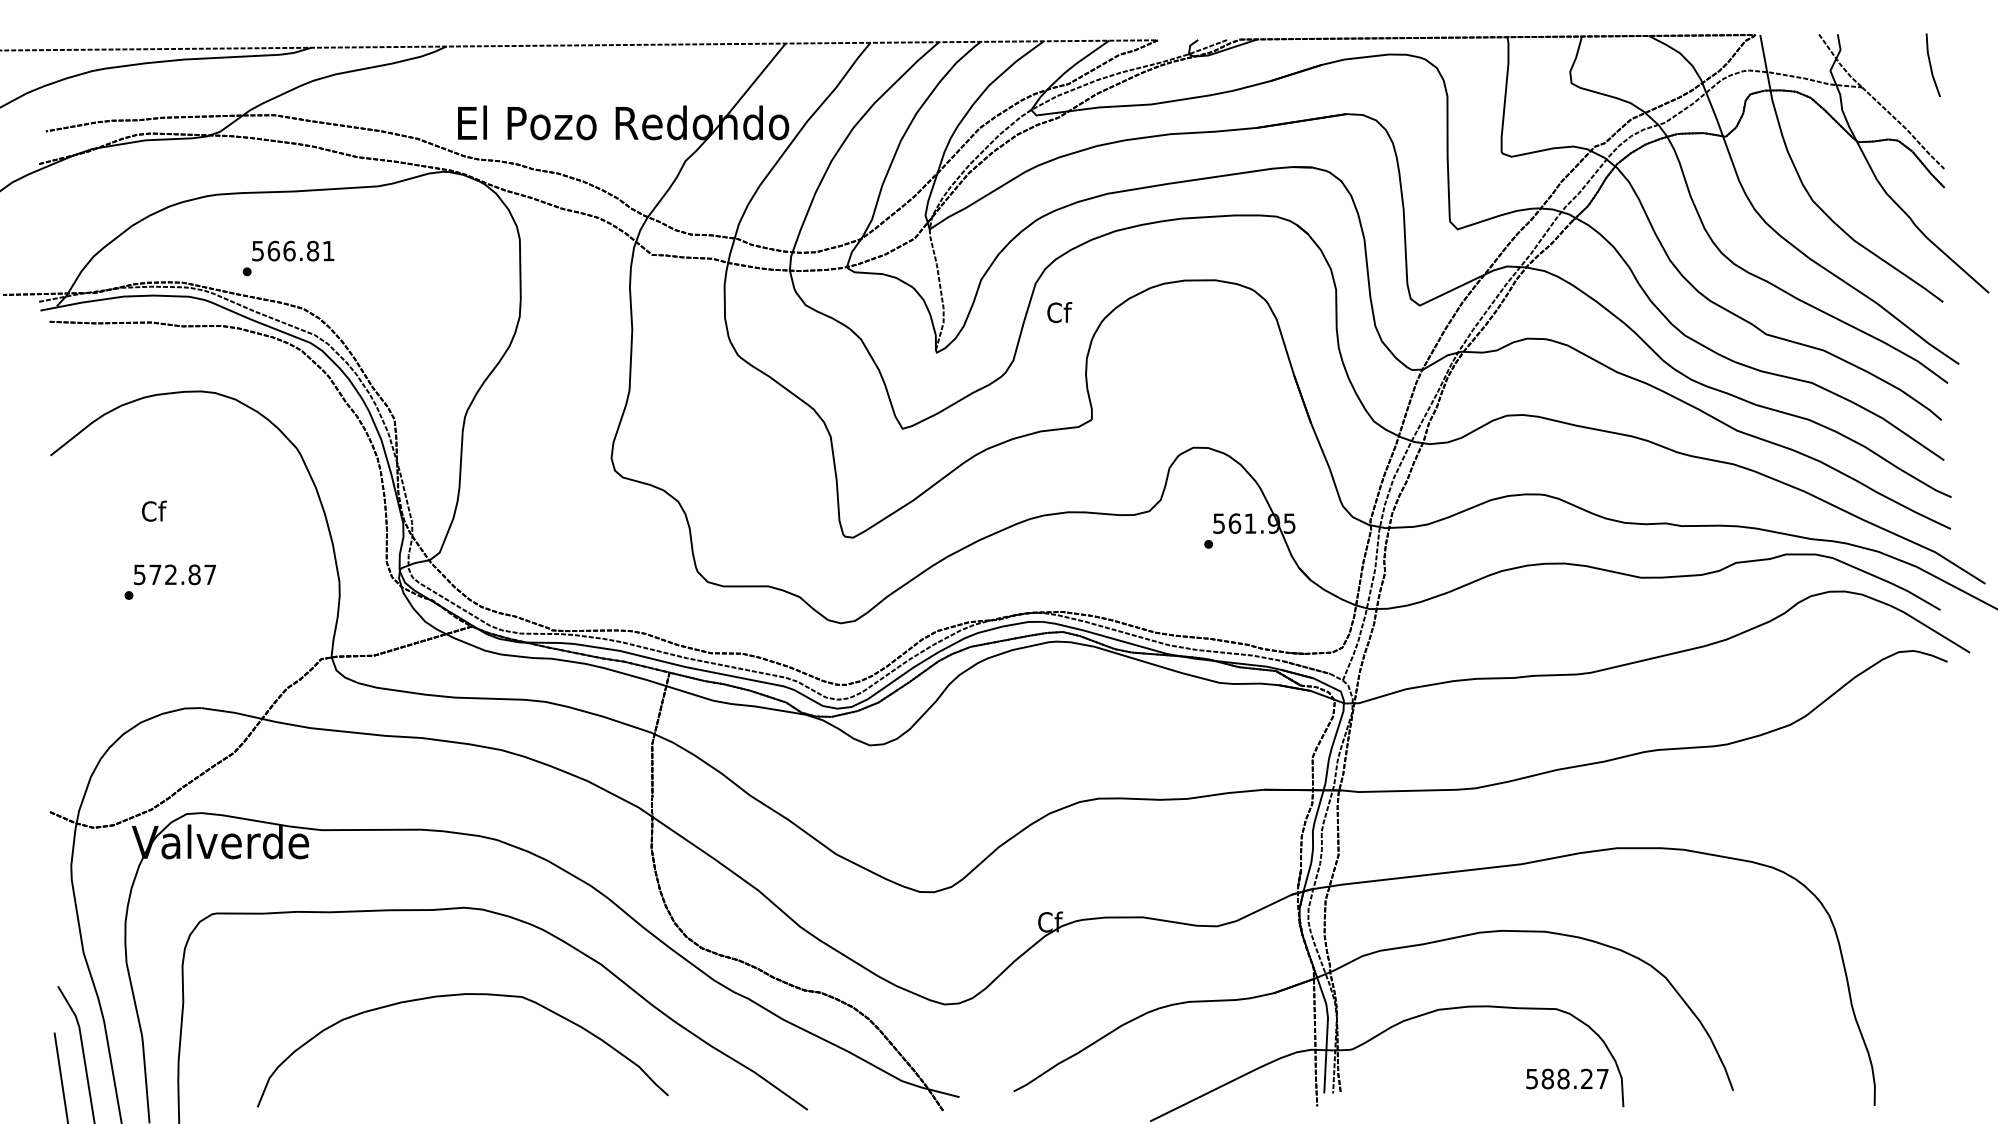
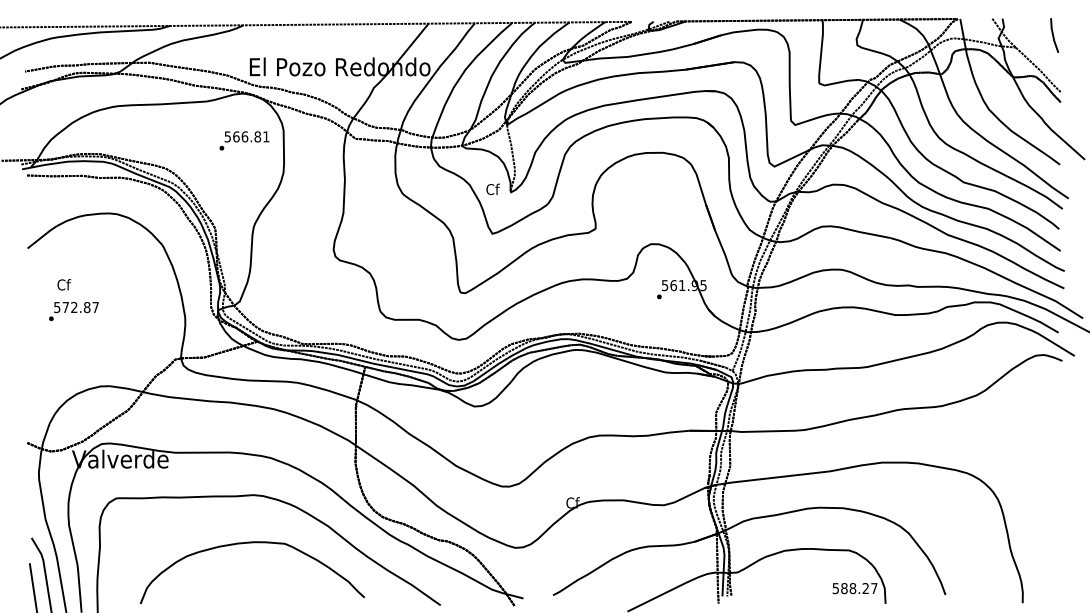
text: (288, 257) -> (244, 140), moved
text: (1058, 312) -> (492, 189), moved
text: (153, 510) -> (63, 284), moved
text: (169, 582) -> (73, 311), moved

